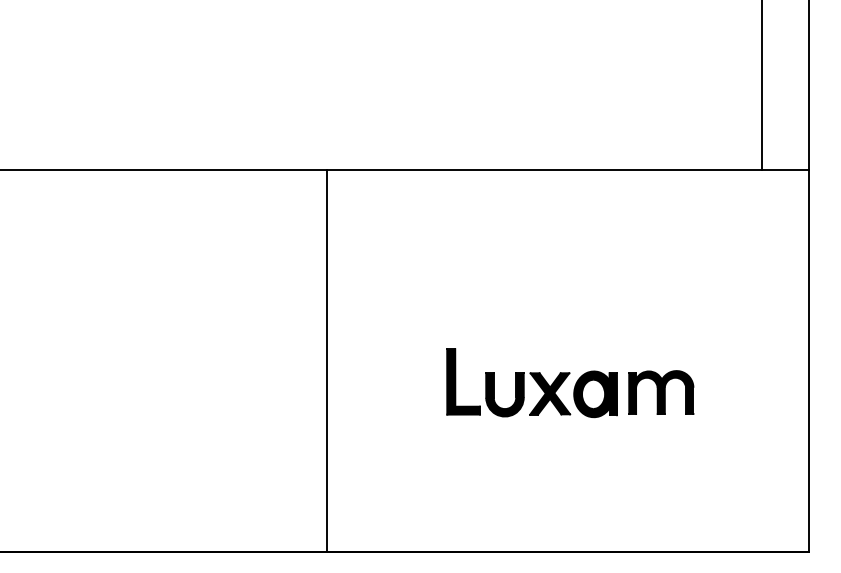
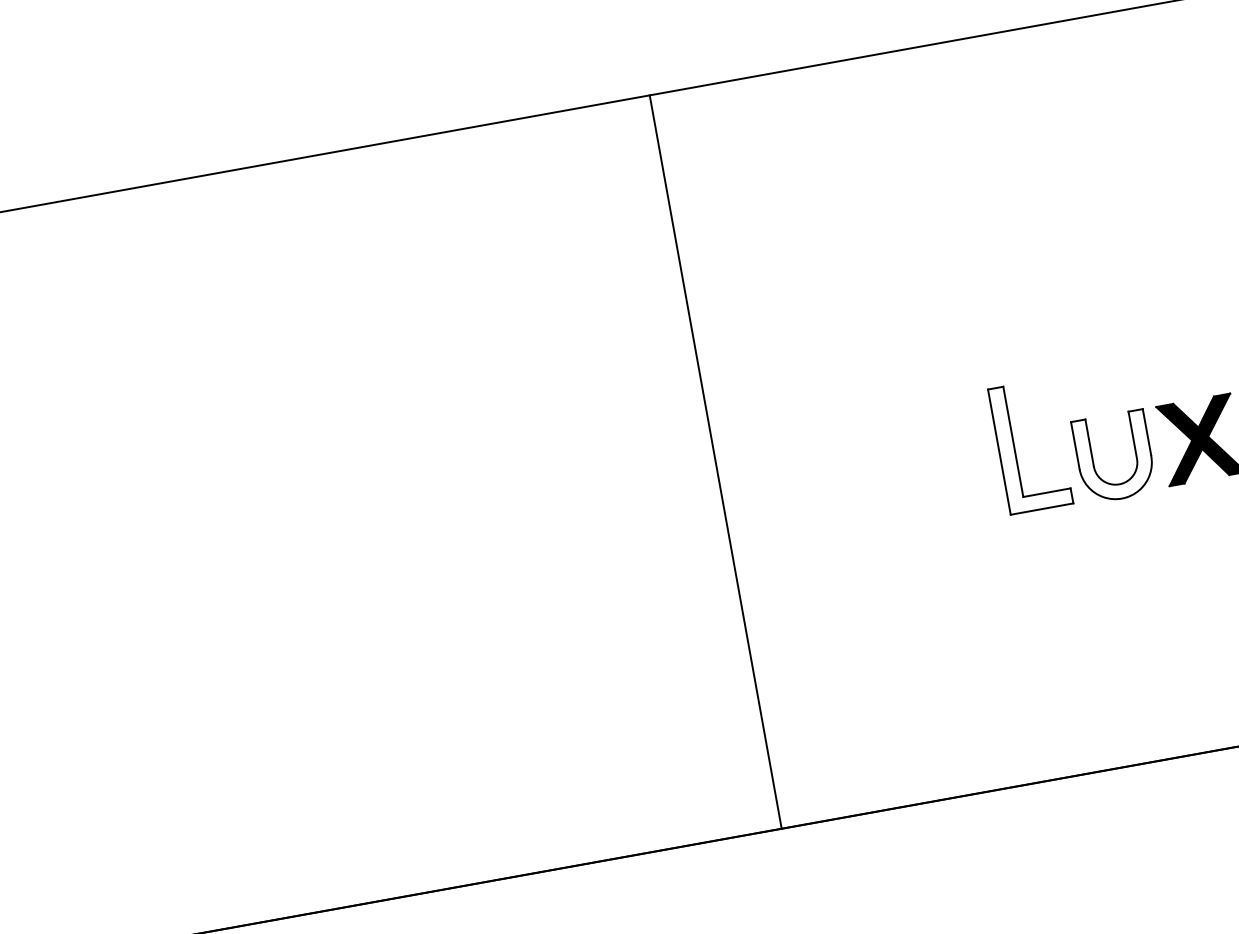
line: (326, 360) -> (714, 461), moved
fill: (463, 381) -> (1030, 445), removed
fill: (504, 394) -> (1113, 456), removed

